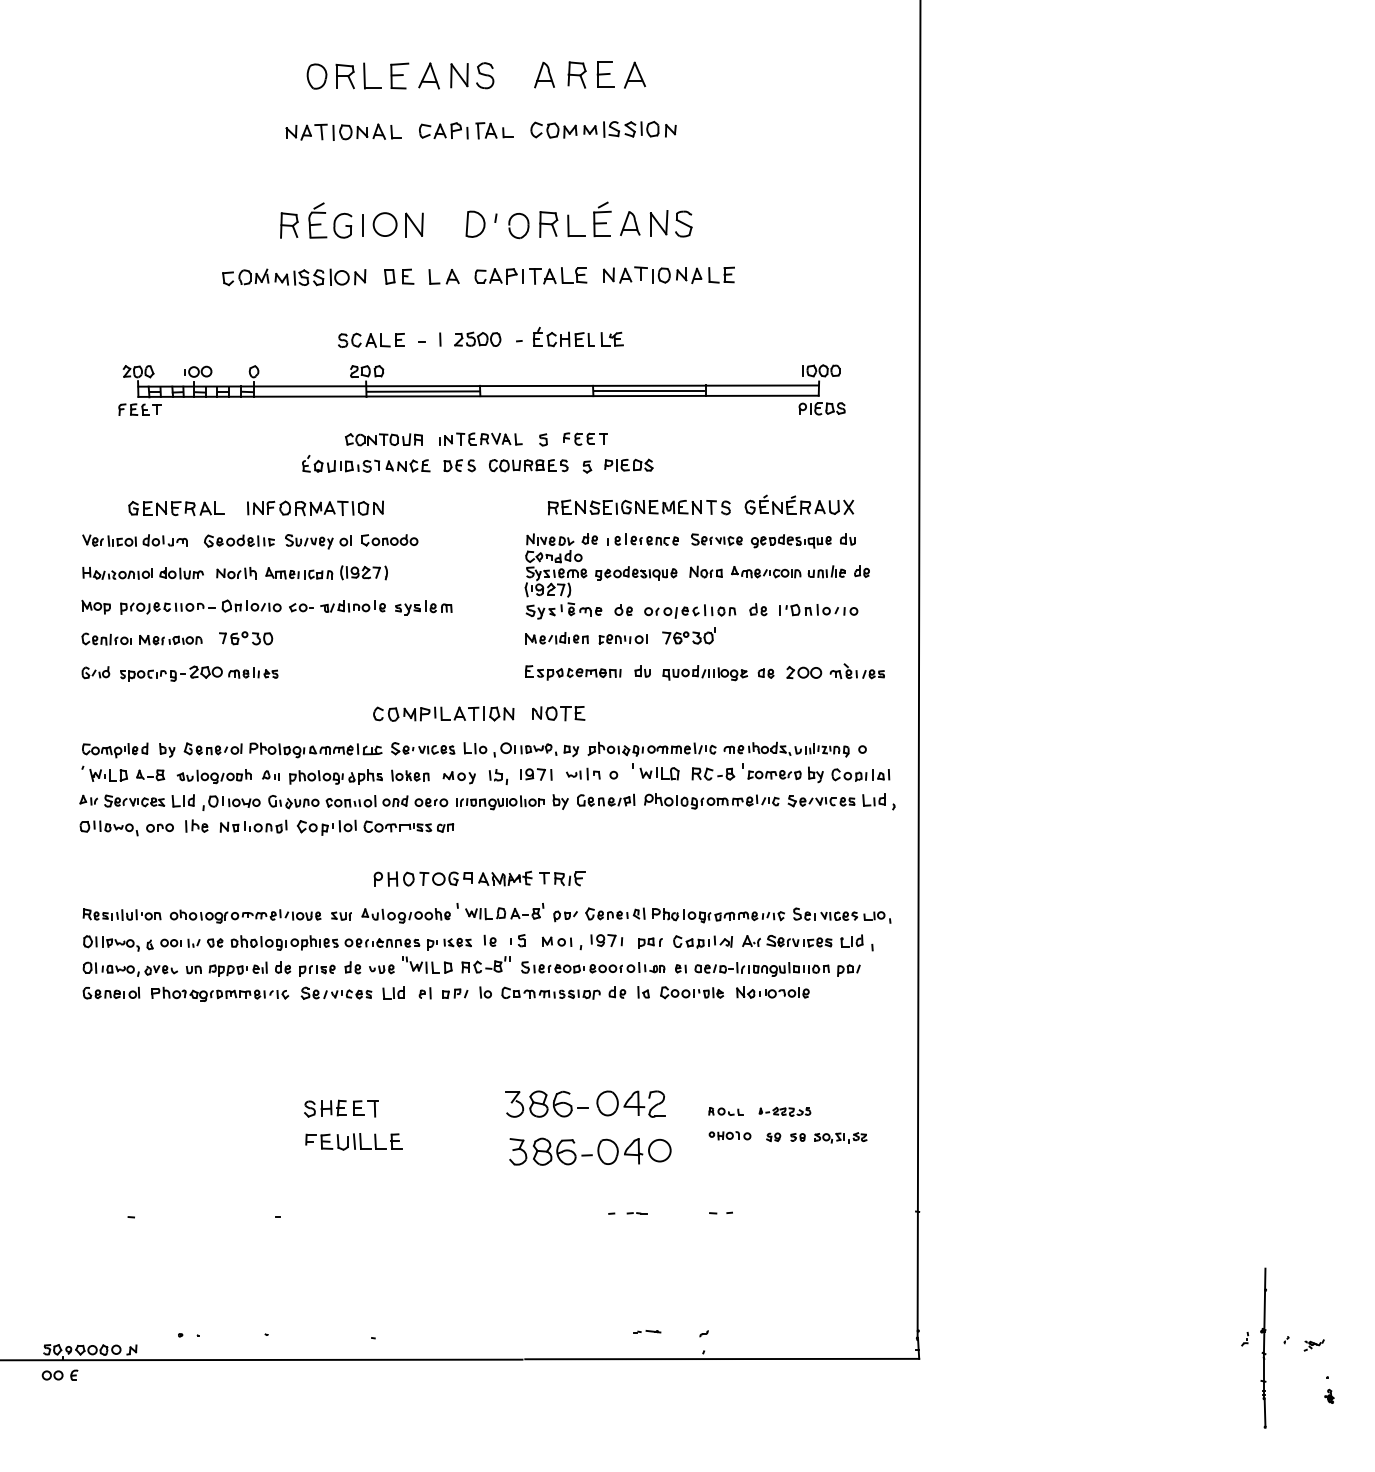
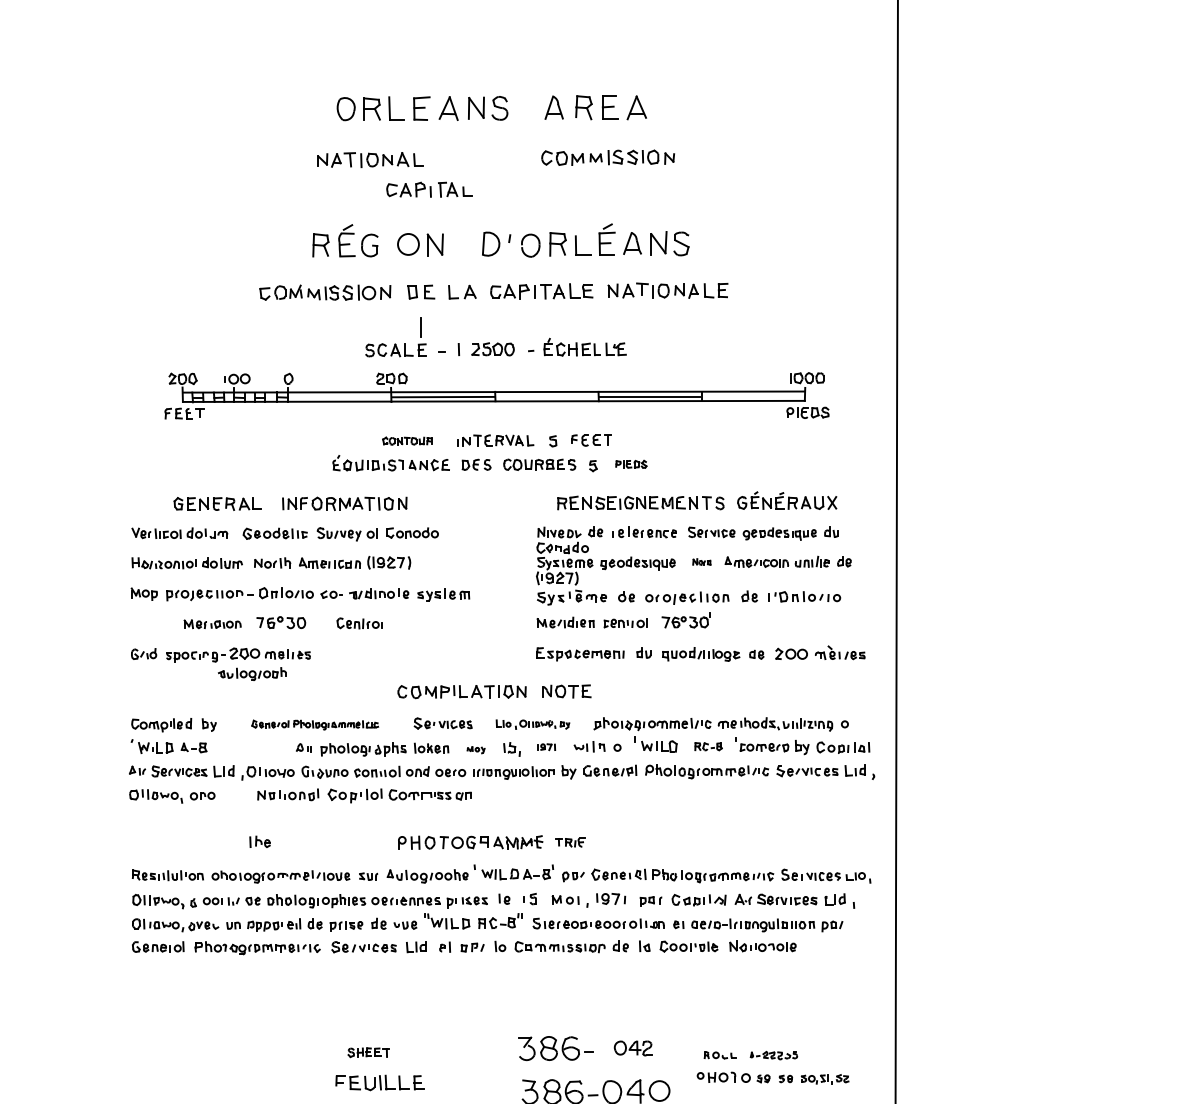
part: (466, 130) -> (429, 189), moved
line: (362, 225) -> (420, 327), moved
part: (383, 439) -> (406, 440), size x0.7
part: (628, 464) -> (630, 463), size x0.7
part: (705, 571) -> (701, 561), size x0.6
part: (106, 638) -> (359, 622), moved
part: (521, 749) -> (533, 724), size x0.7
part: (282, 750) -> (314, 725), size x0.7
part: (713, 773) -> (708, 746), size x0.7
part: (536, 774) -> (546, 747), size x0.6
part: (213, 776) -> (251, 674), moved
part: (458, 777) -> (475, 749), size x0.6
part: (196, 825) -> (259, 841), moved
part: (562, 878) -> (570, 842), size x0.7
part: (630, 1103) -> (632, 1047), size x0.6
part: (341, 1108) -> (368, 1052), size x0.6
part: (729, 1135) -> (723, 1077), size x1.4

